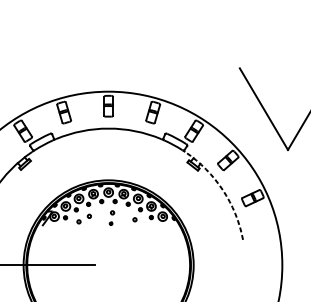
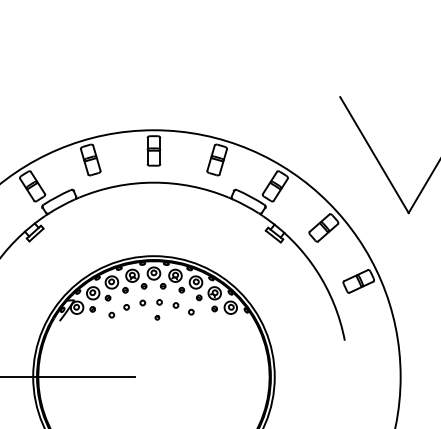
arc: (223, 190) -> (316, 270), dashed -> solid
circle: (100, 212) -> (142, 302), added
circle: (123, 215) -> (175, 305), added

